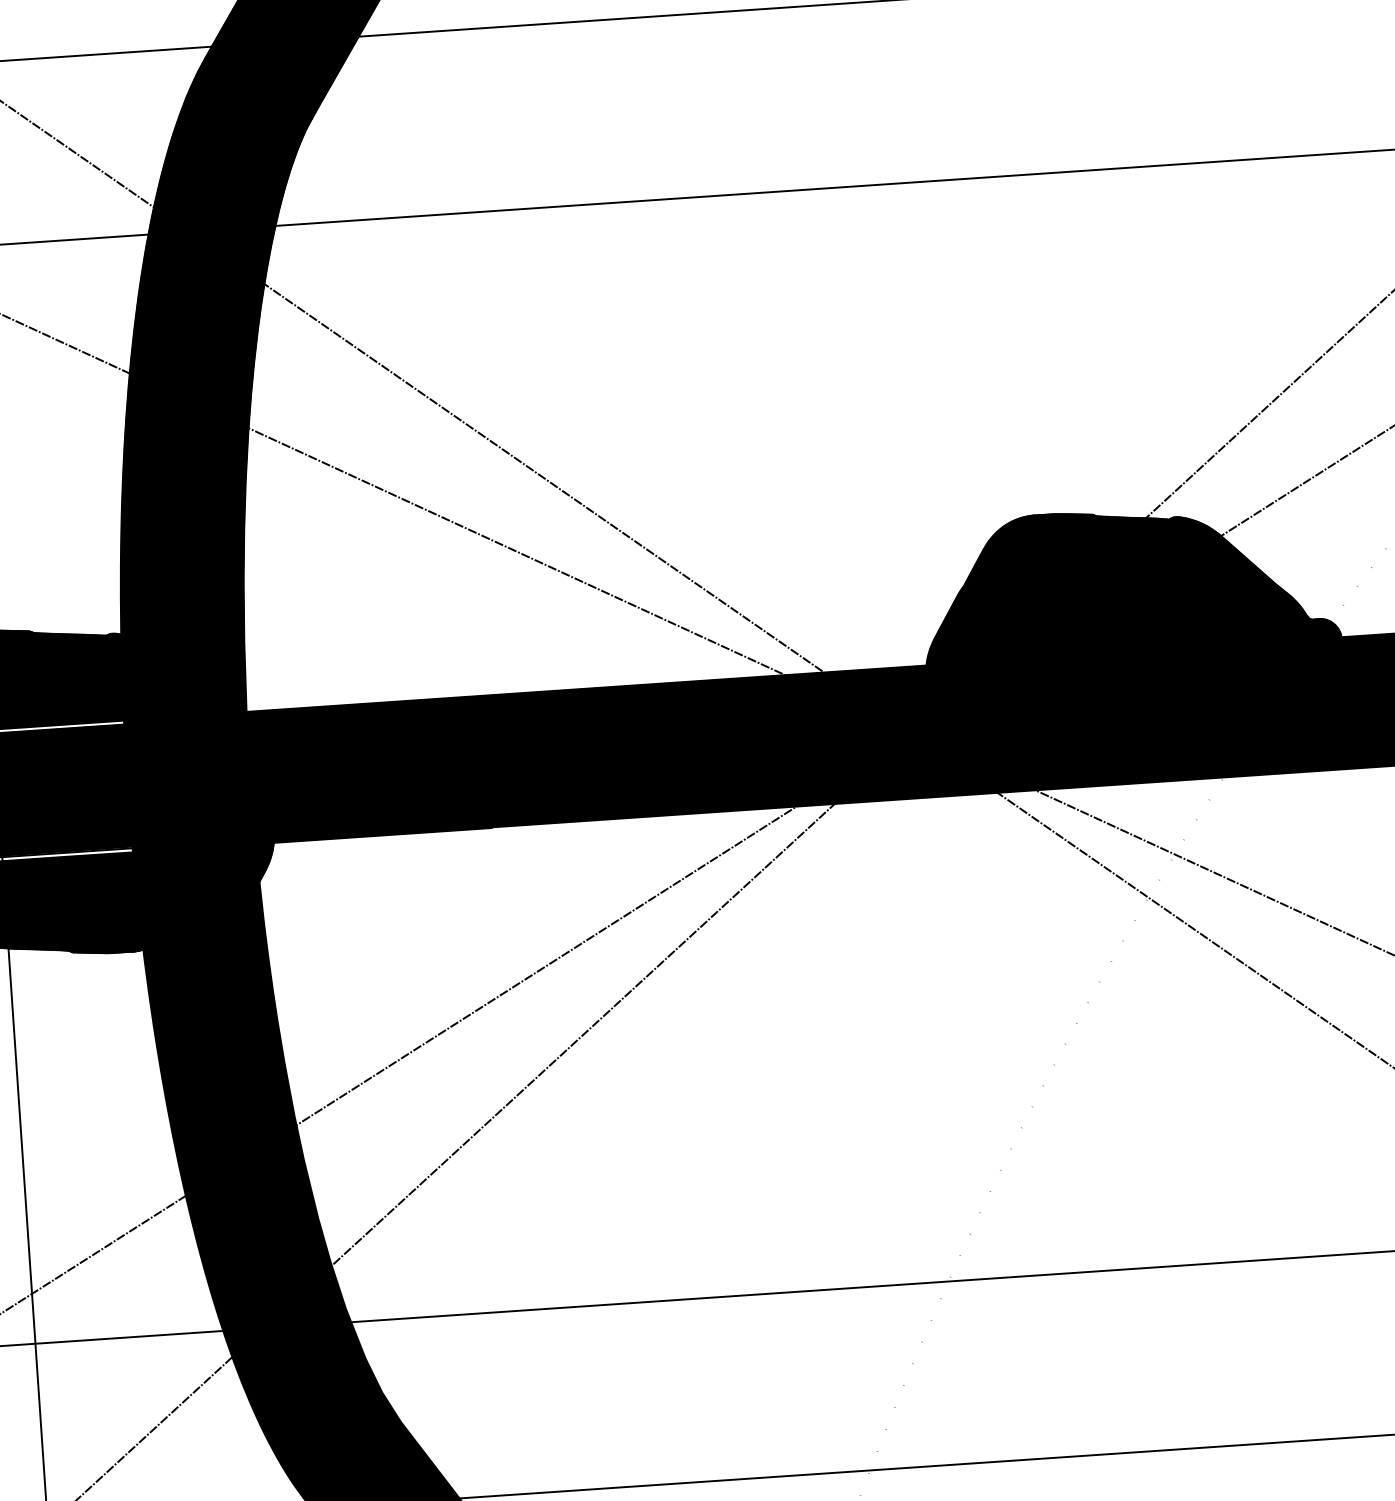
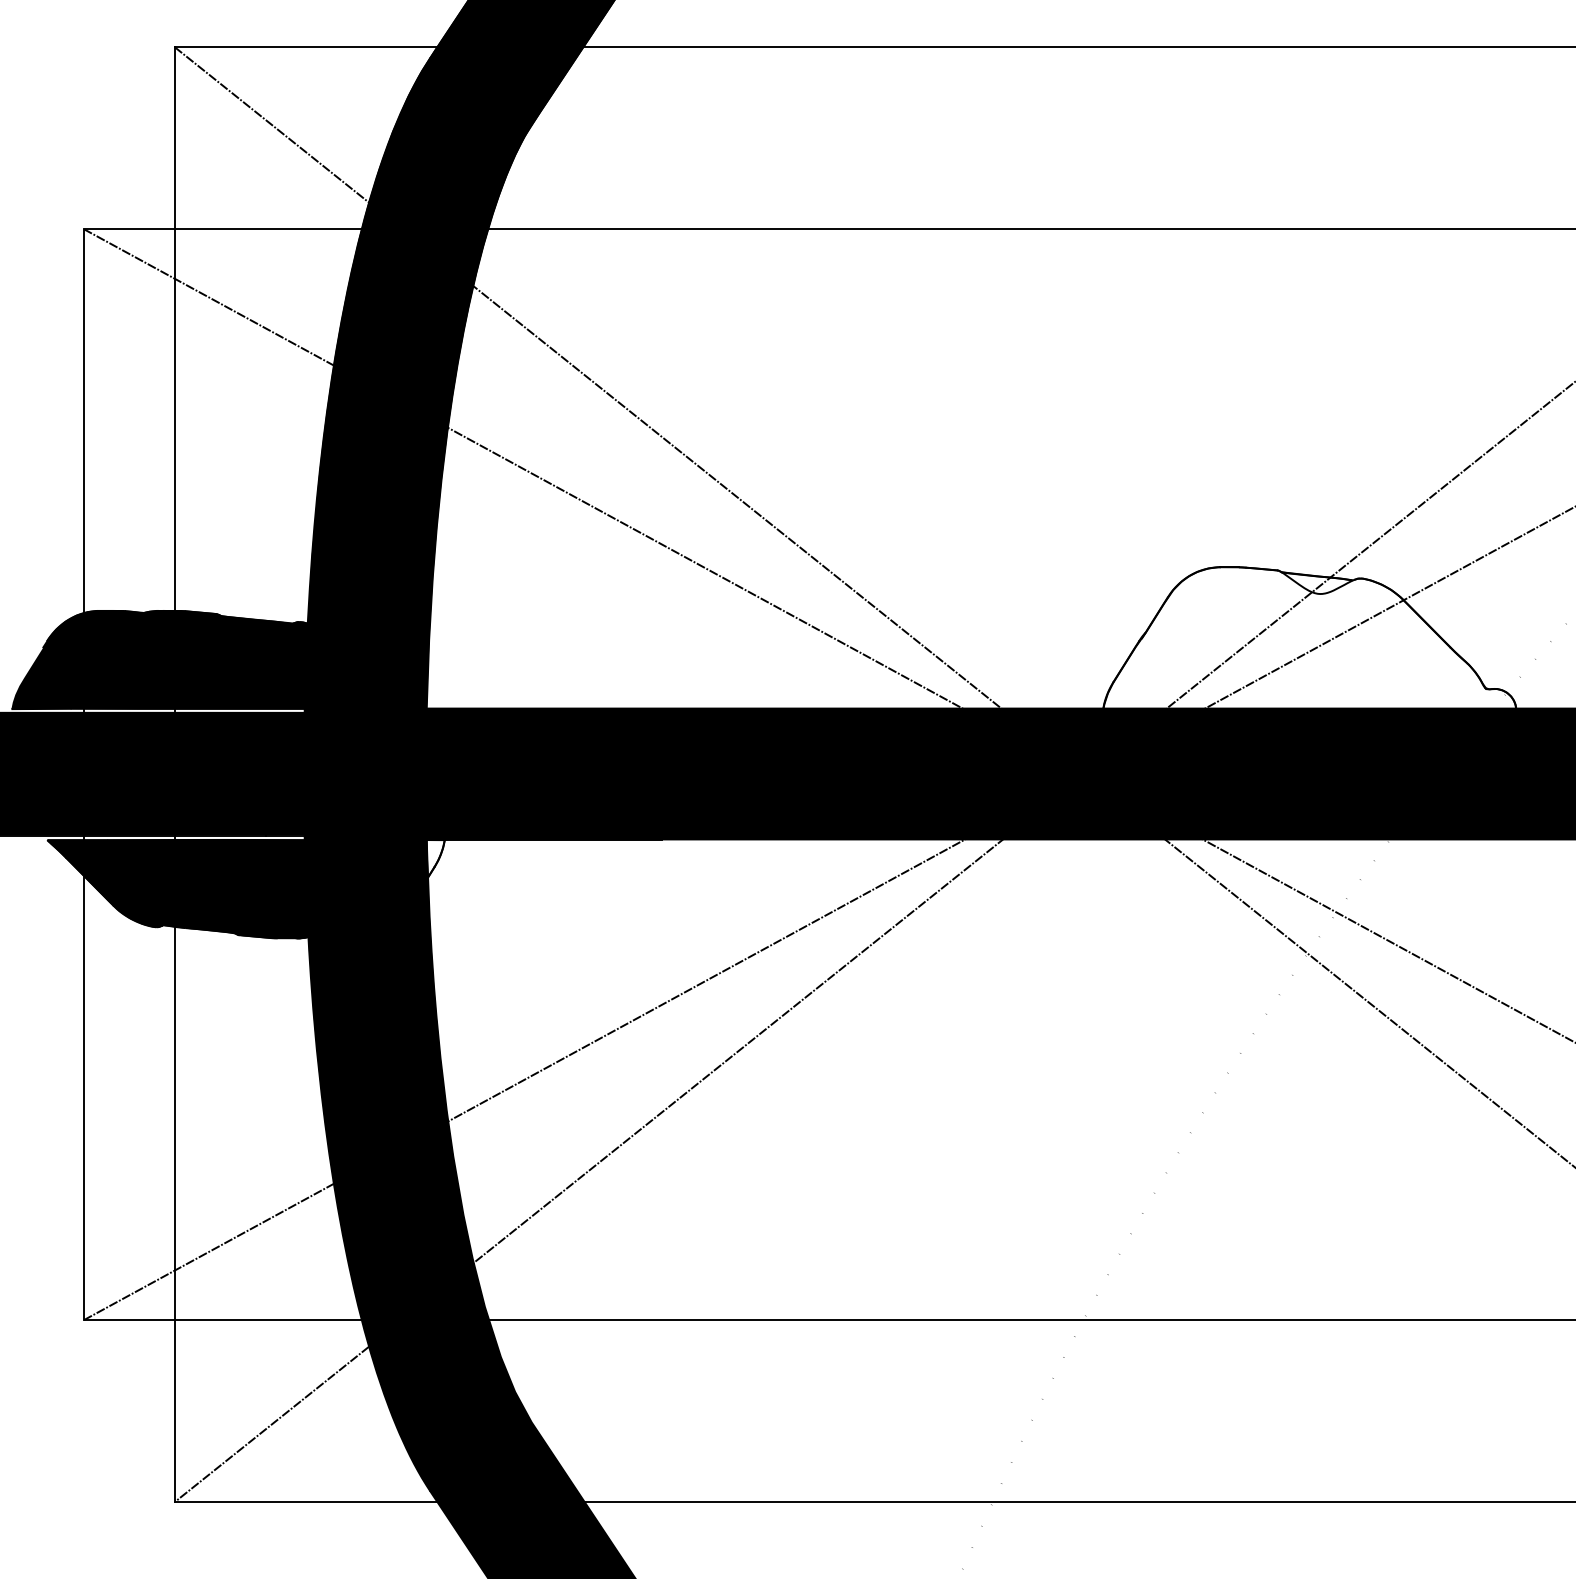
fill: (1128, 579) -> (1309, 637), removed
fill: (265, 861) -> (435, 858), removed

